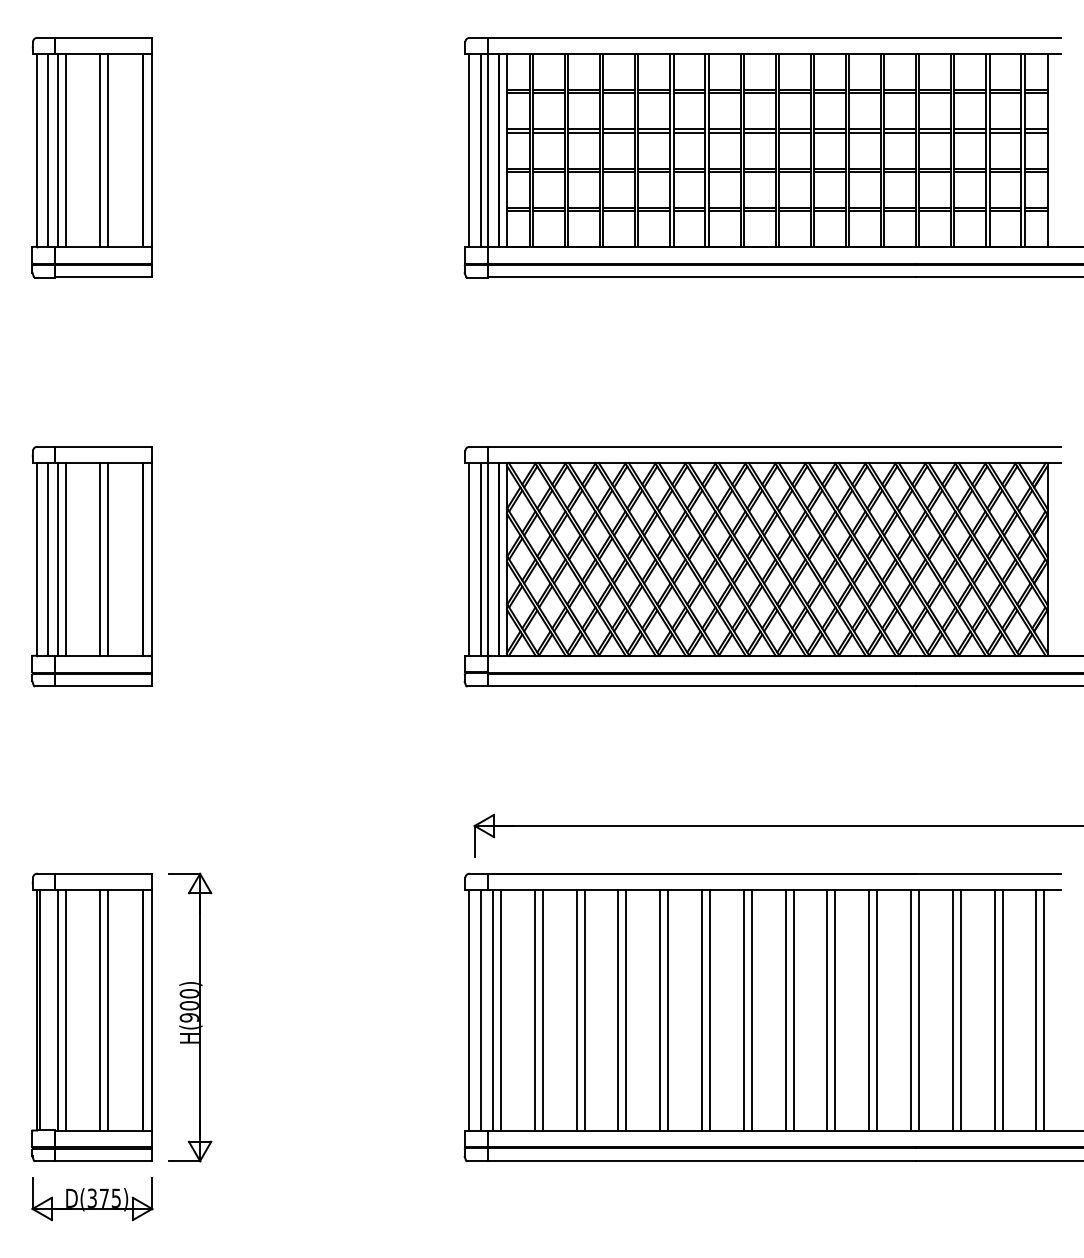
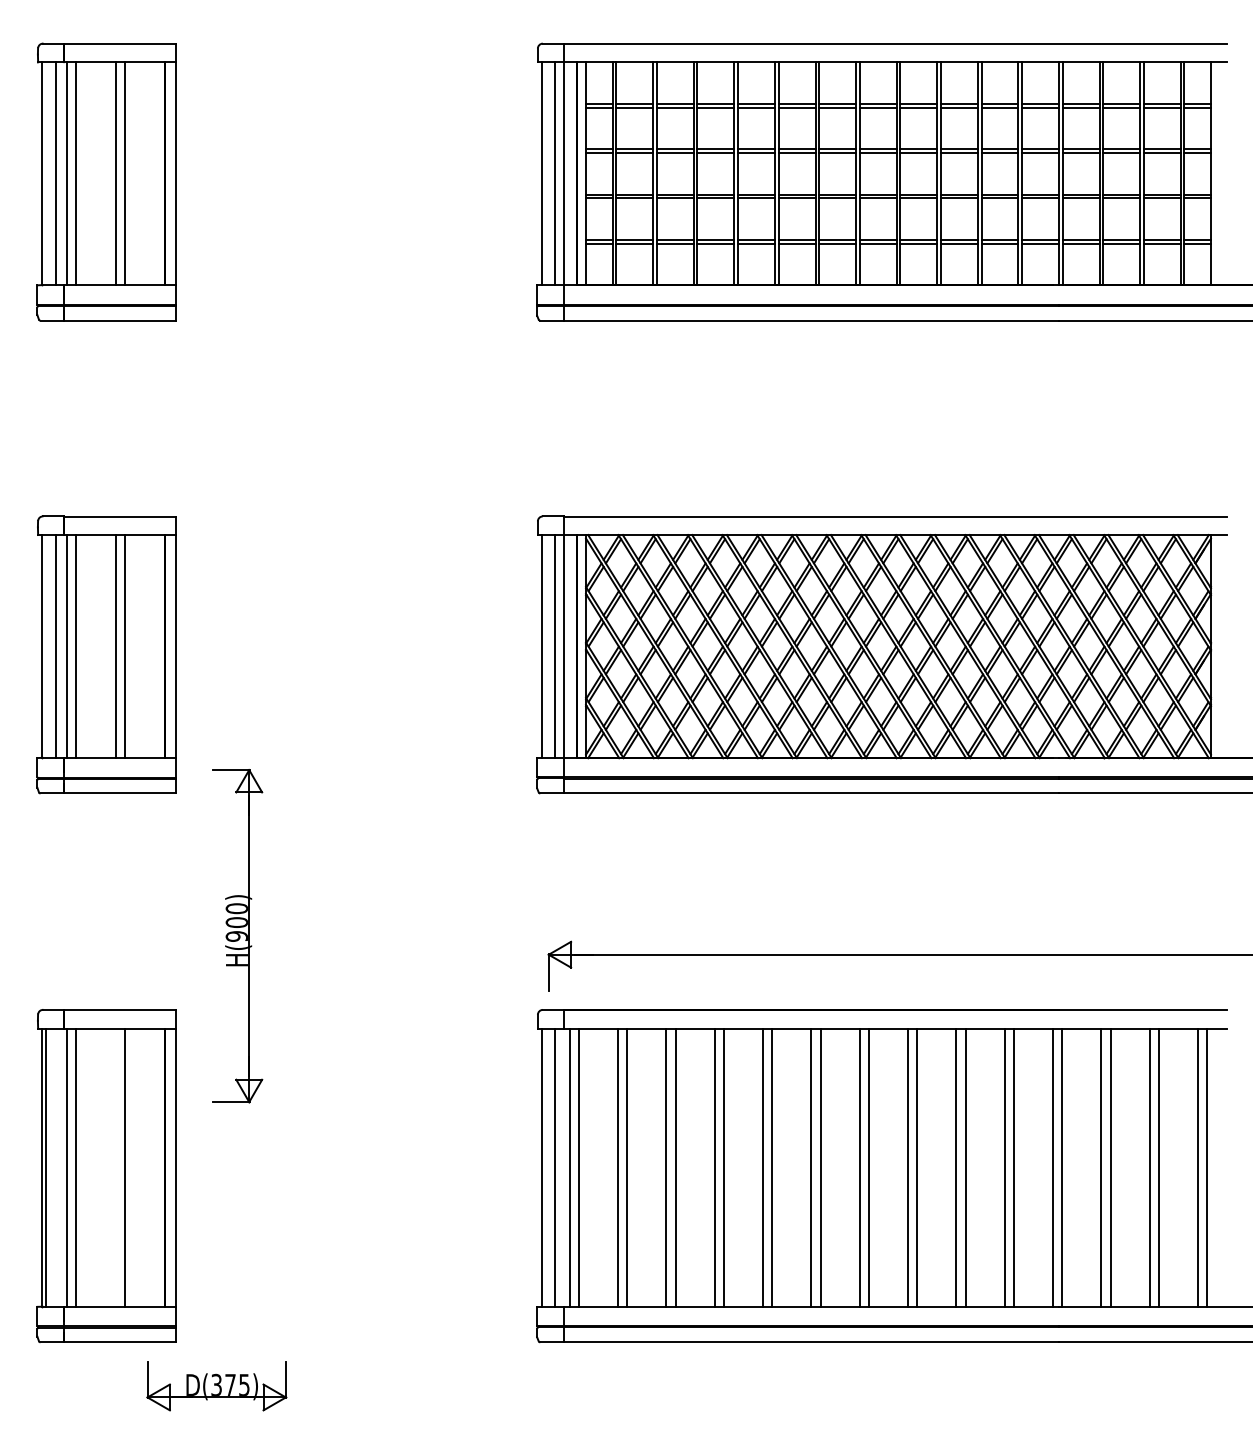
line: (99, 1010) -> (115, 1167), removed
part: (189, 1017) -> (237, 936), moved
part: (92, 1199) -> (216, 1386), moved

